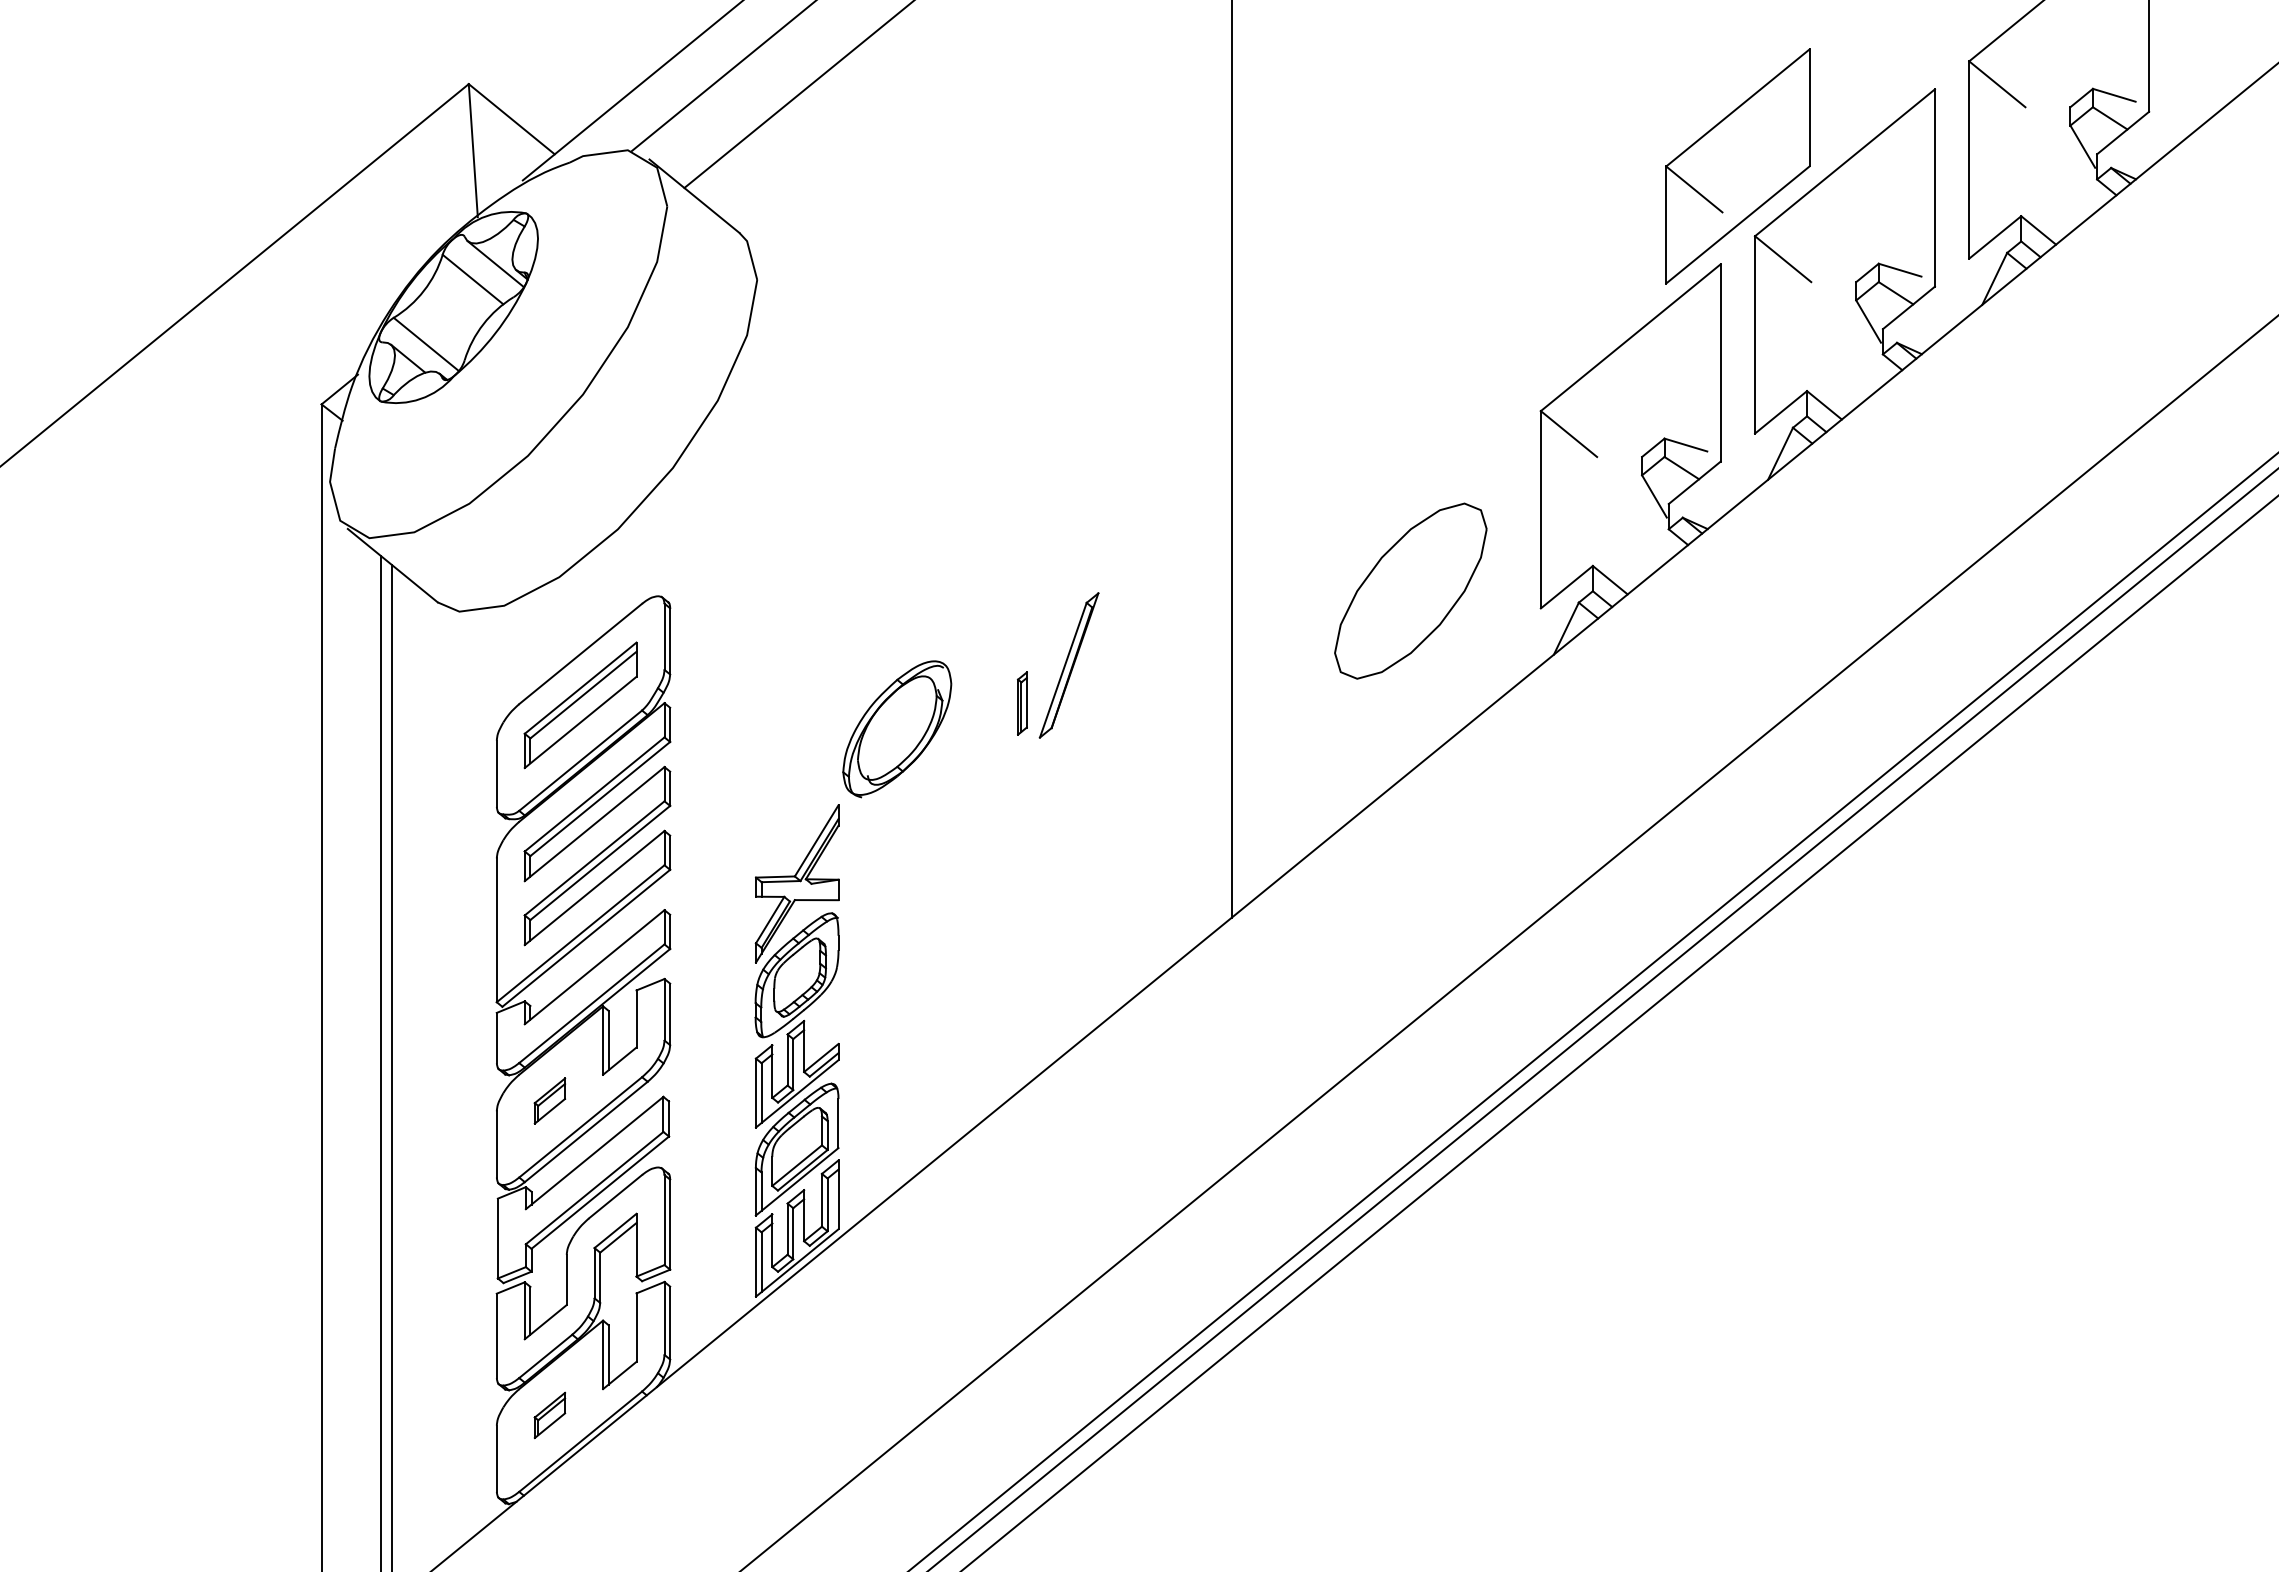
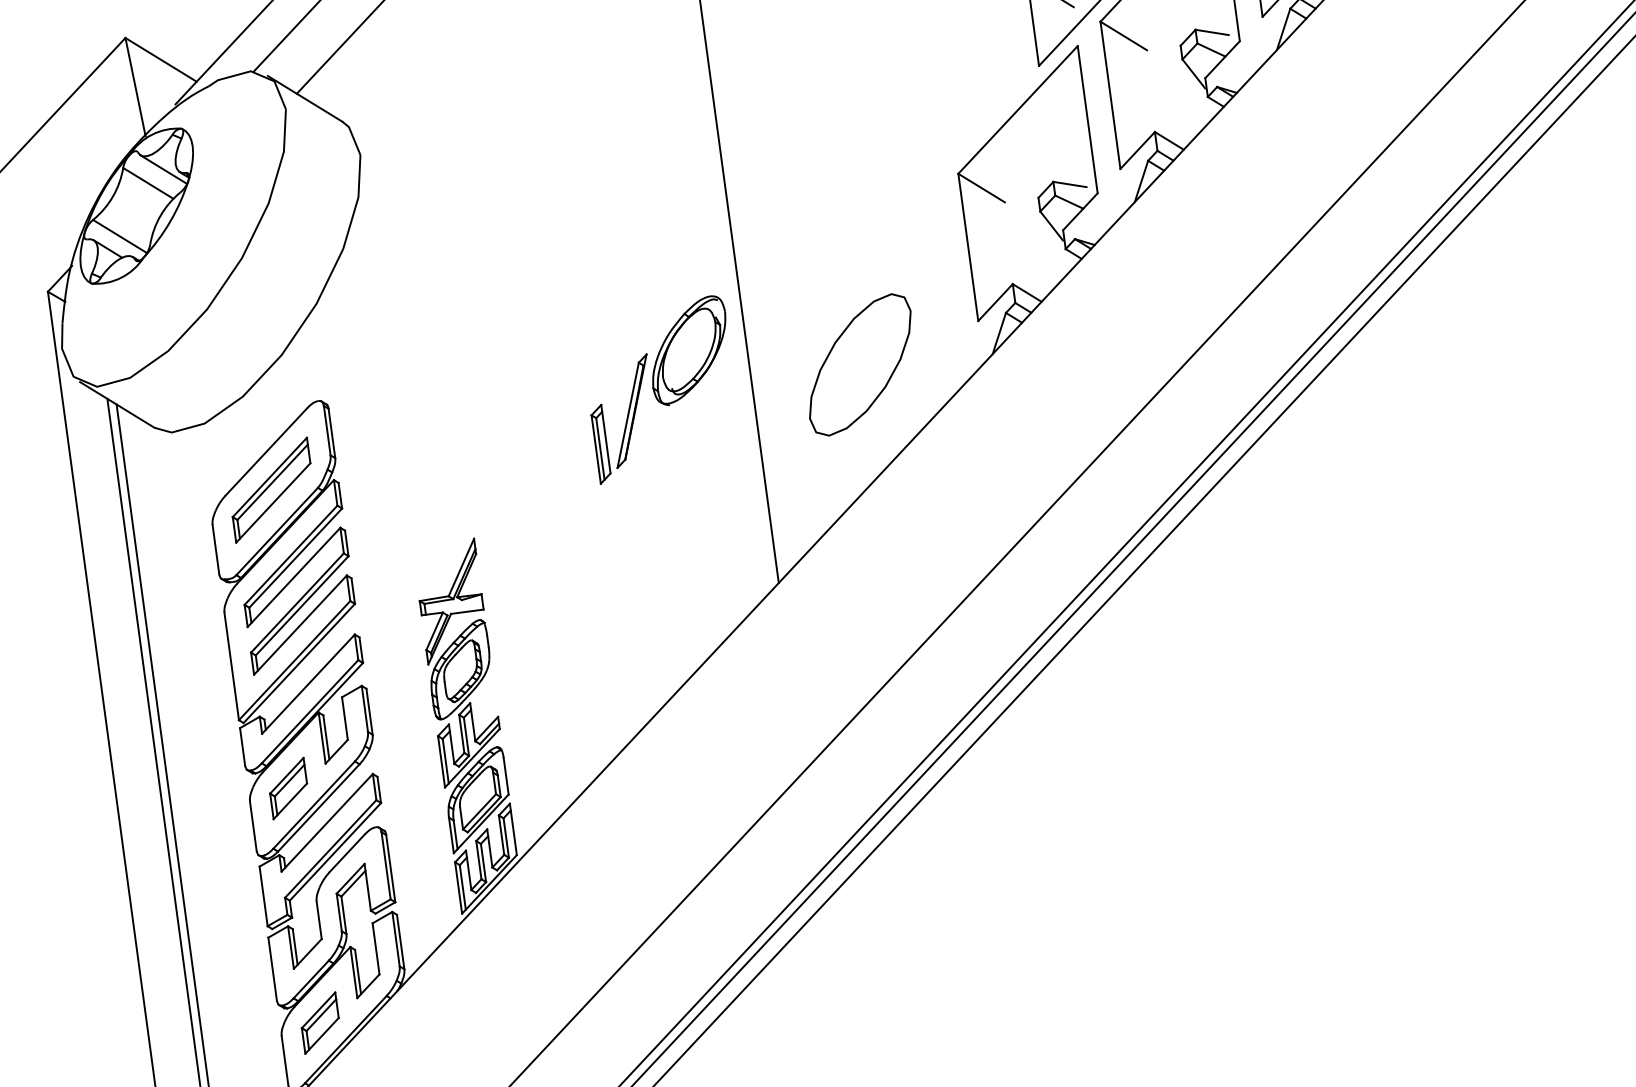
part: (1410, 590) -> (860, 364), moved
part: (1022, 703) -> (601, 444), size x1.67
part: (897, 729) -> (689, 351), moved
part: (549, 1100) -> (288, 788), size x1.67
part: (549, 1415) -> (319, 1023), size x1.67

